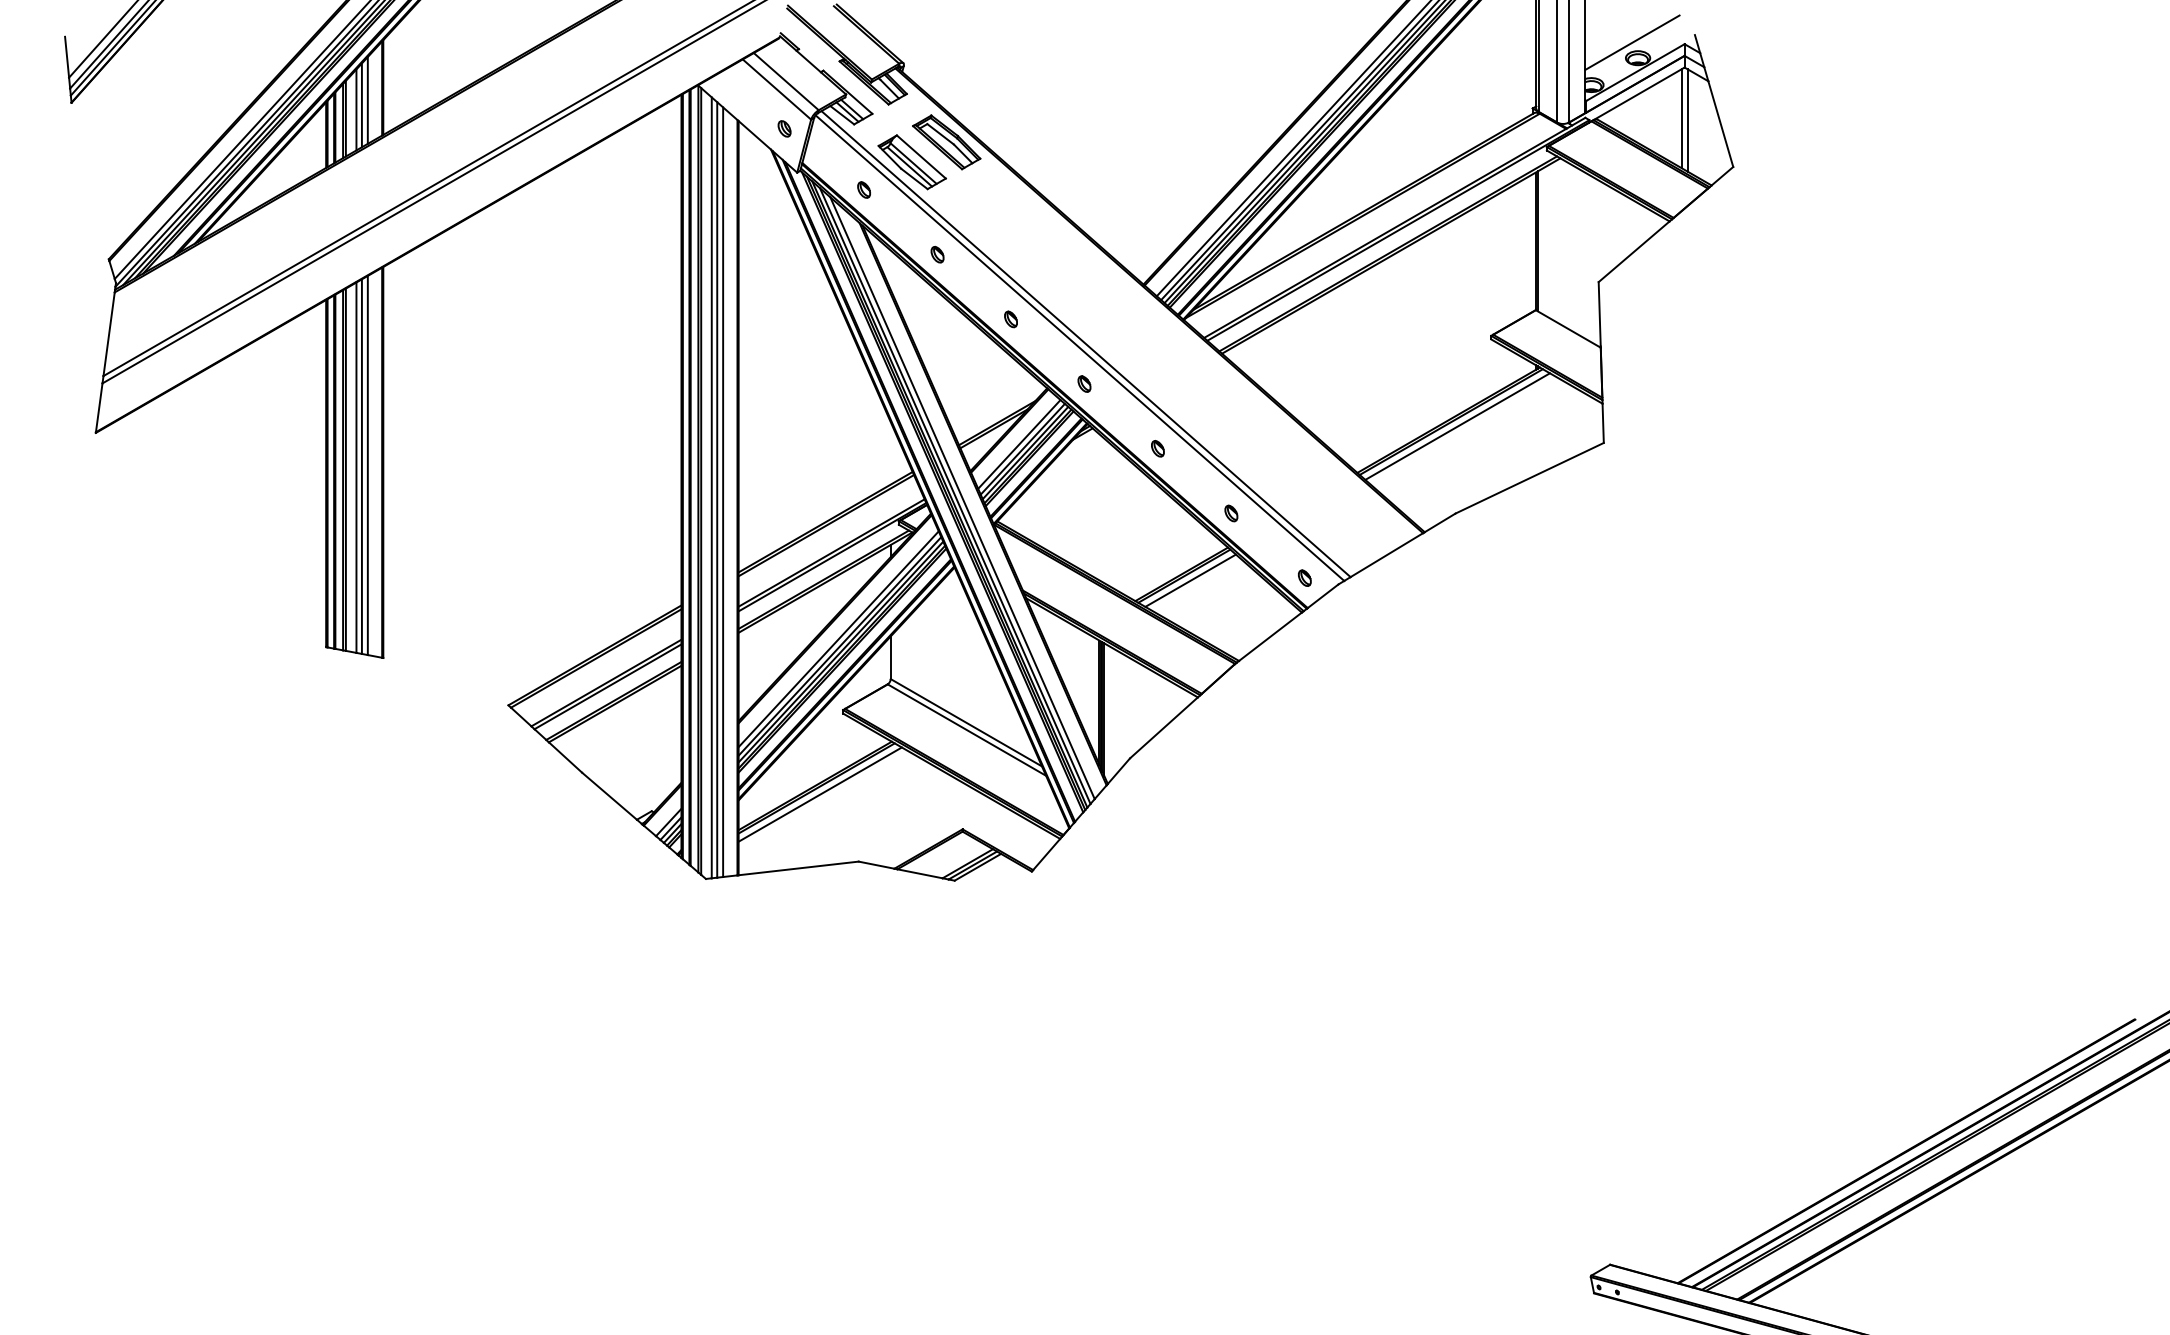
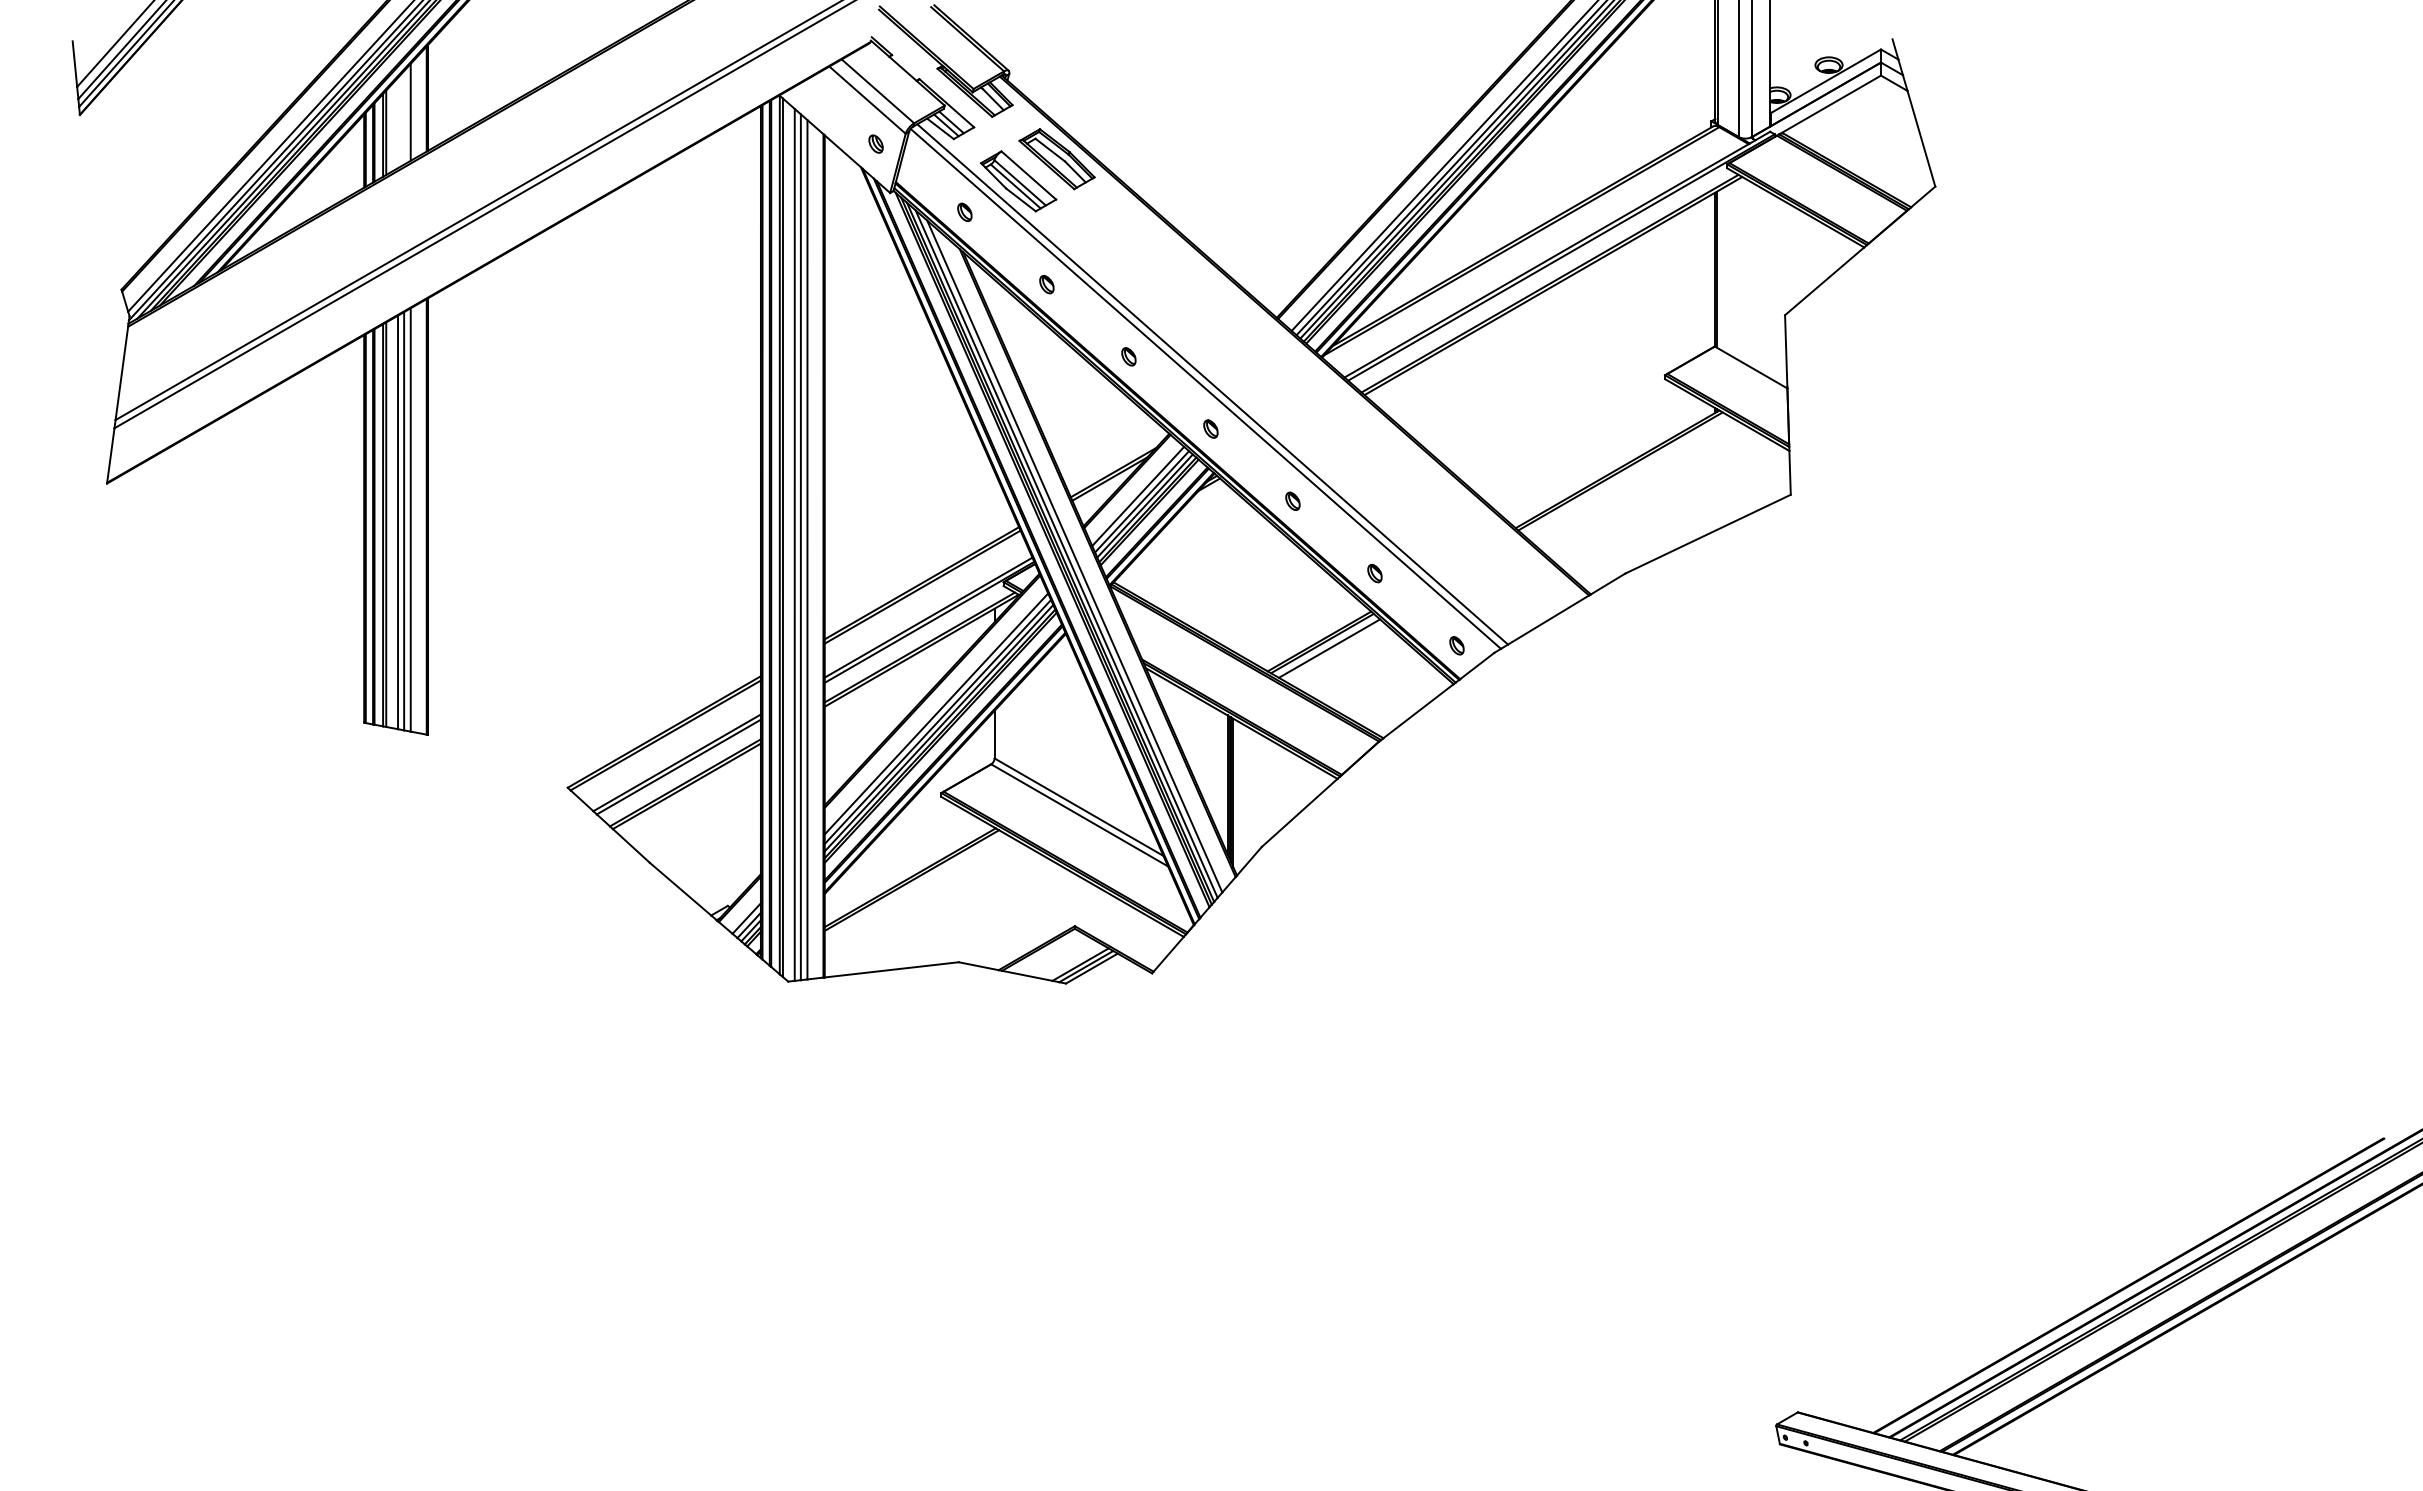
line: (1632, 42) -> (1822, 47), removed
line: (362, 105) -> (404, 117), removed
line: (356, 109) -> (398, 122), removed
line: (1681, 118) -> (1877, 132), removed
line: (1687, 120) -> (1884, 134), removed
line: (1457, 426) -> (1627, 476), removed
line: (819, 794) -> (915, 887), removed

